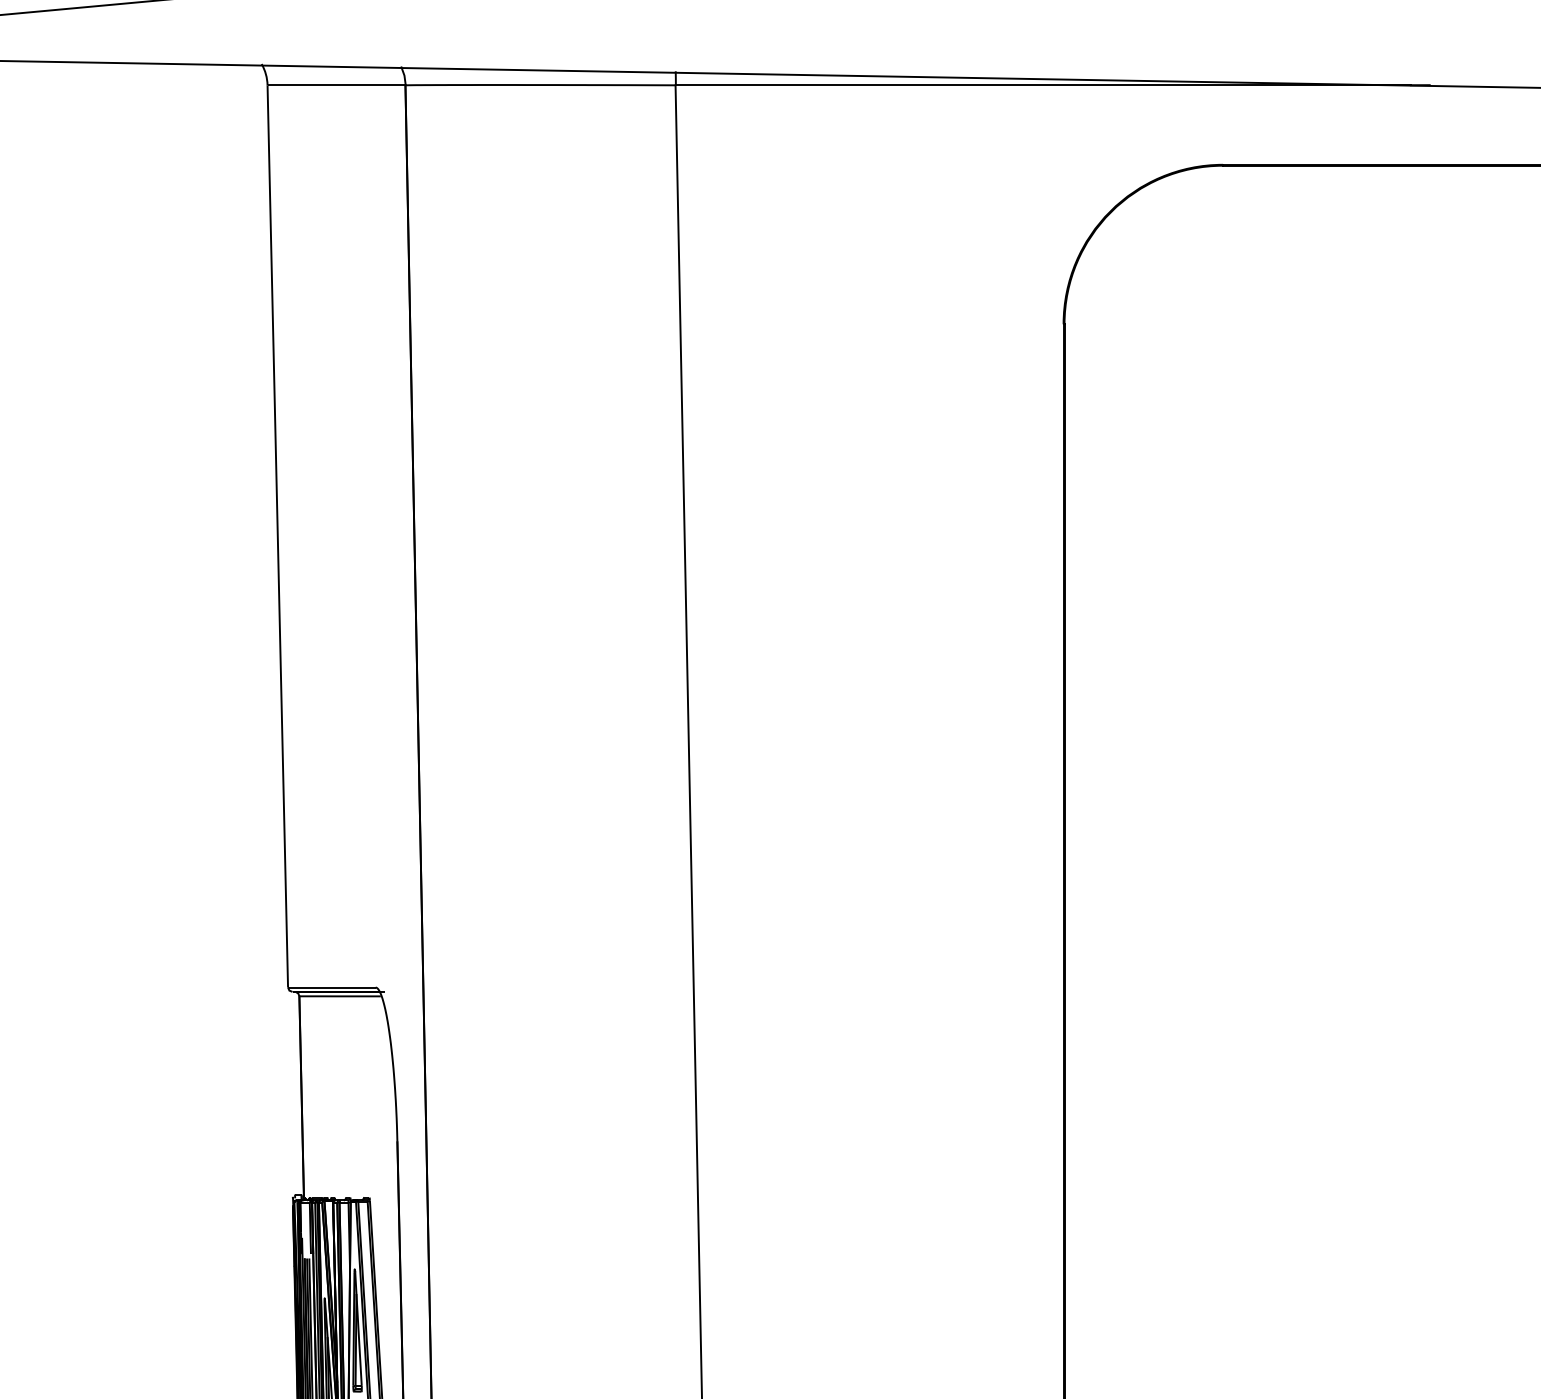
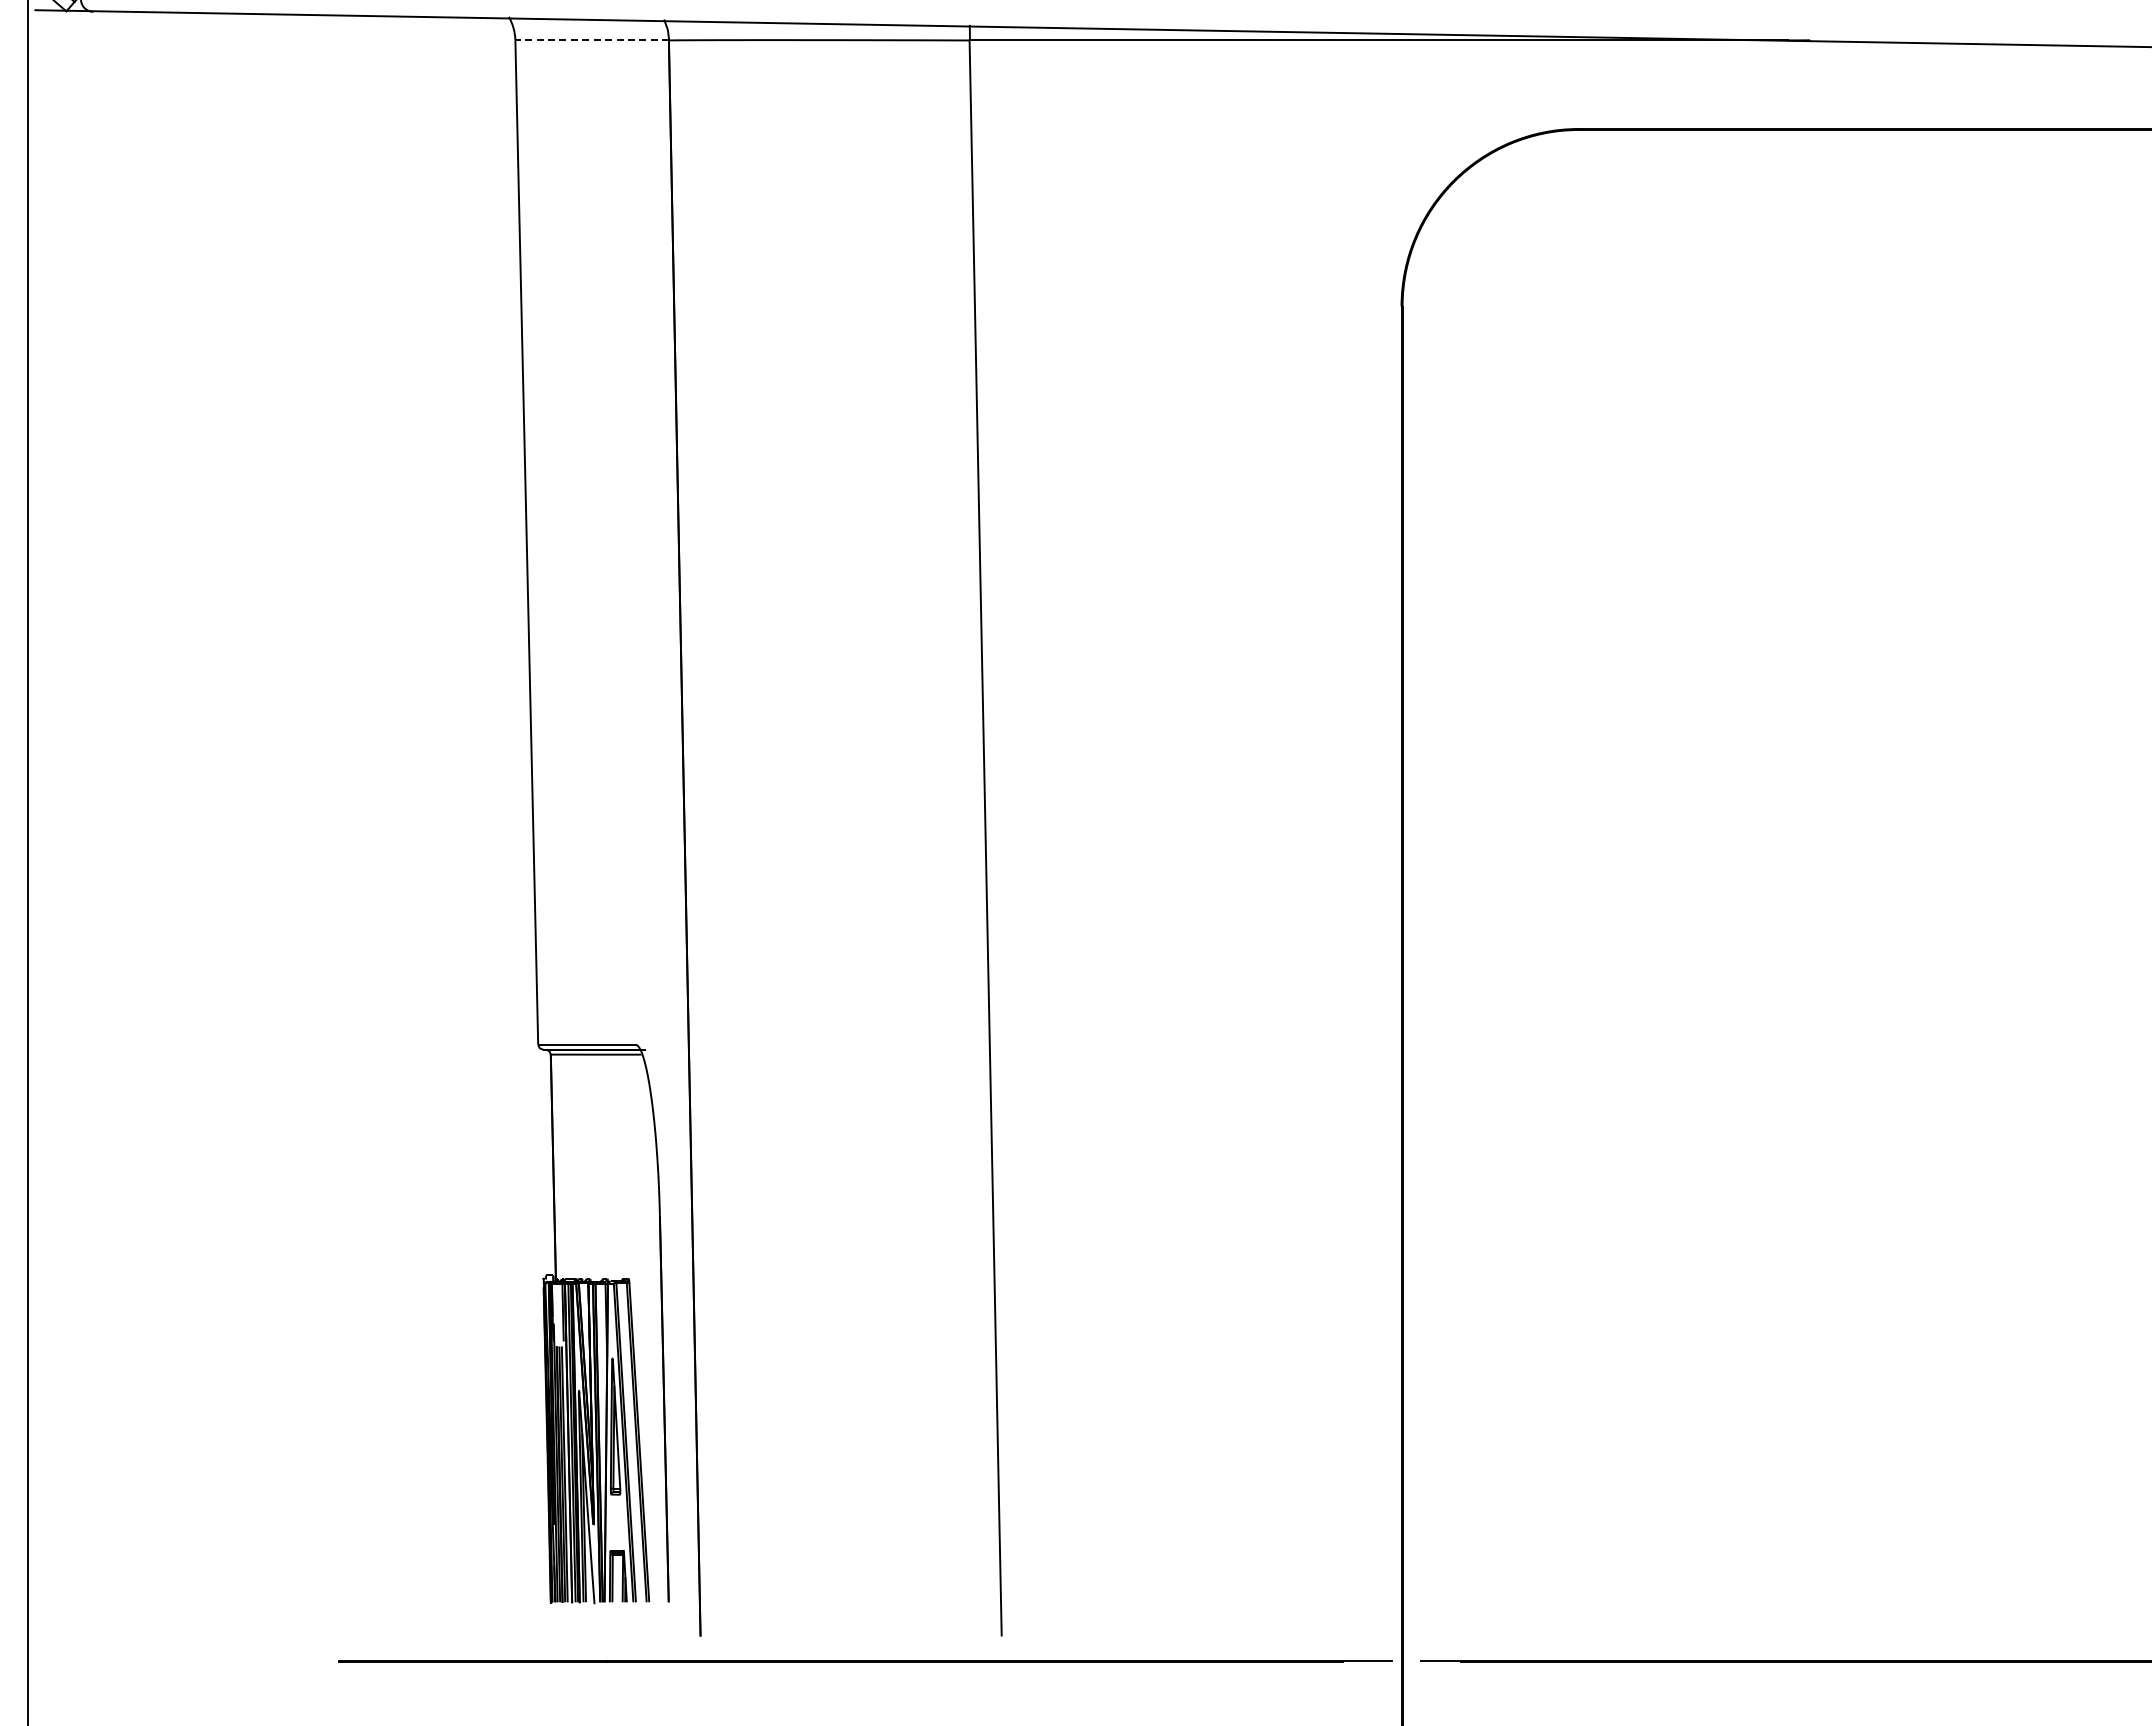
line: (335, 85) -> (590, 40), solid -> dashed

